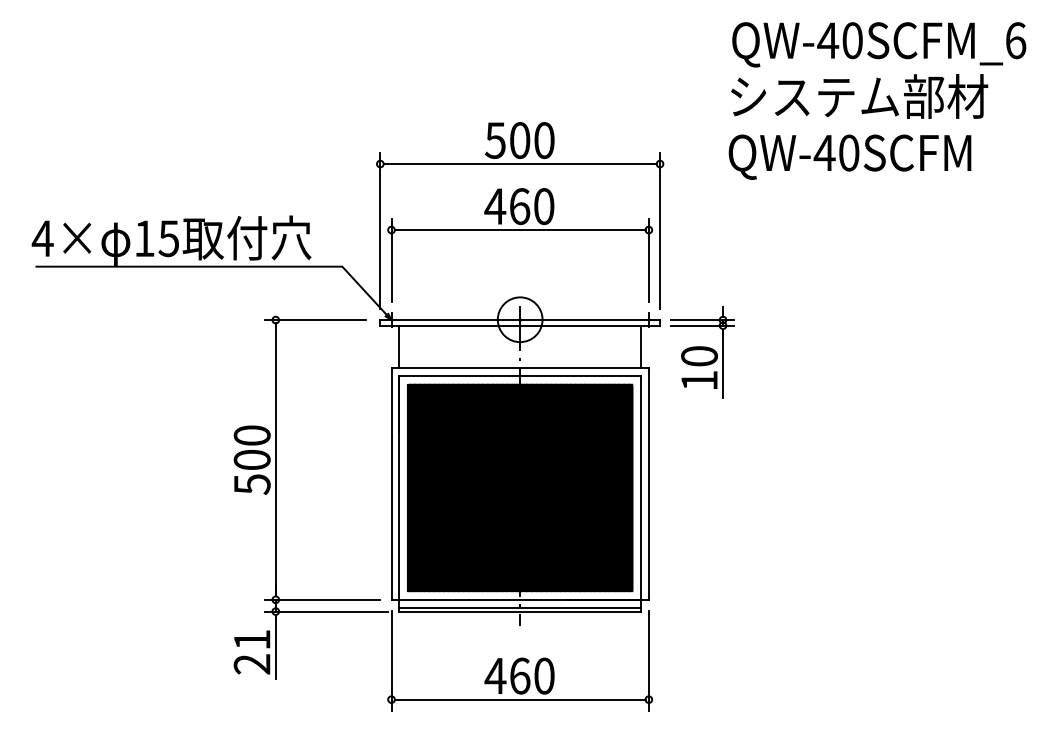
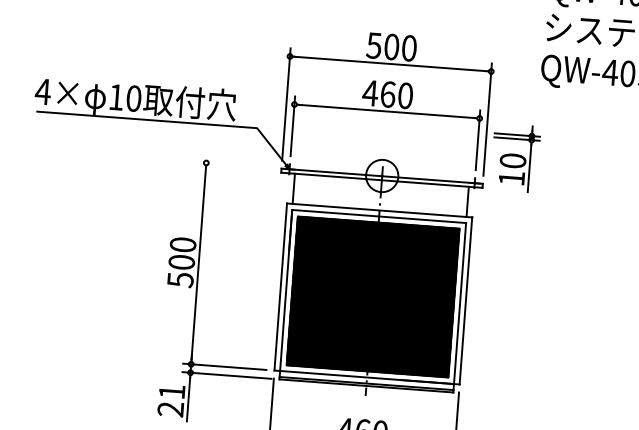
text: (168, 238) -> (133, 98), 15 -> 10
line: (315, 320) -> (234, 165), removed
part: (702, 352) -> (515, 158), moved

